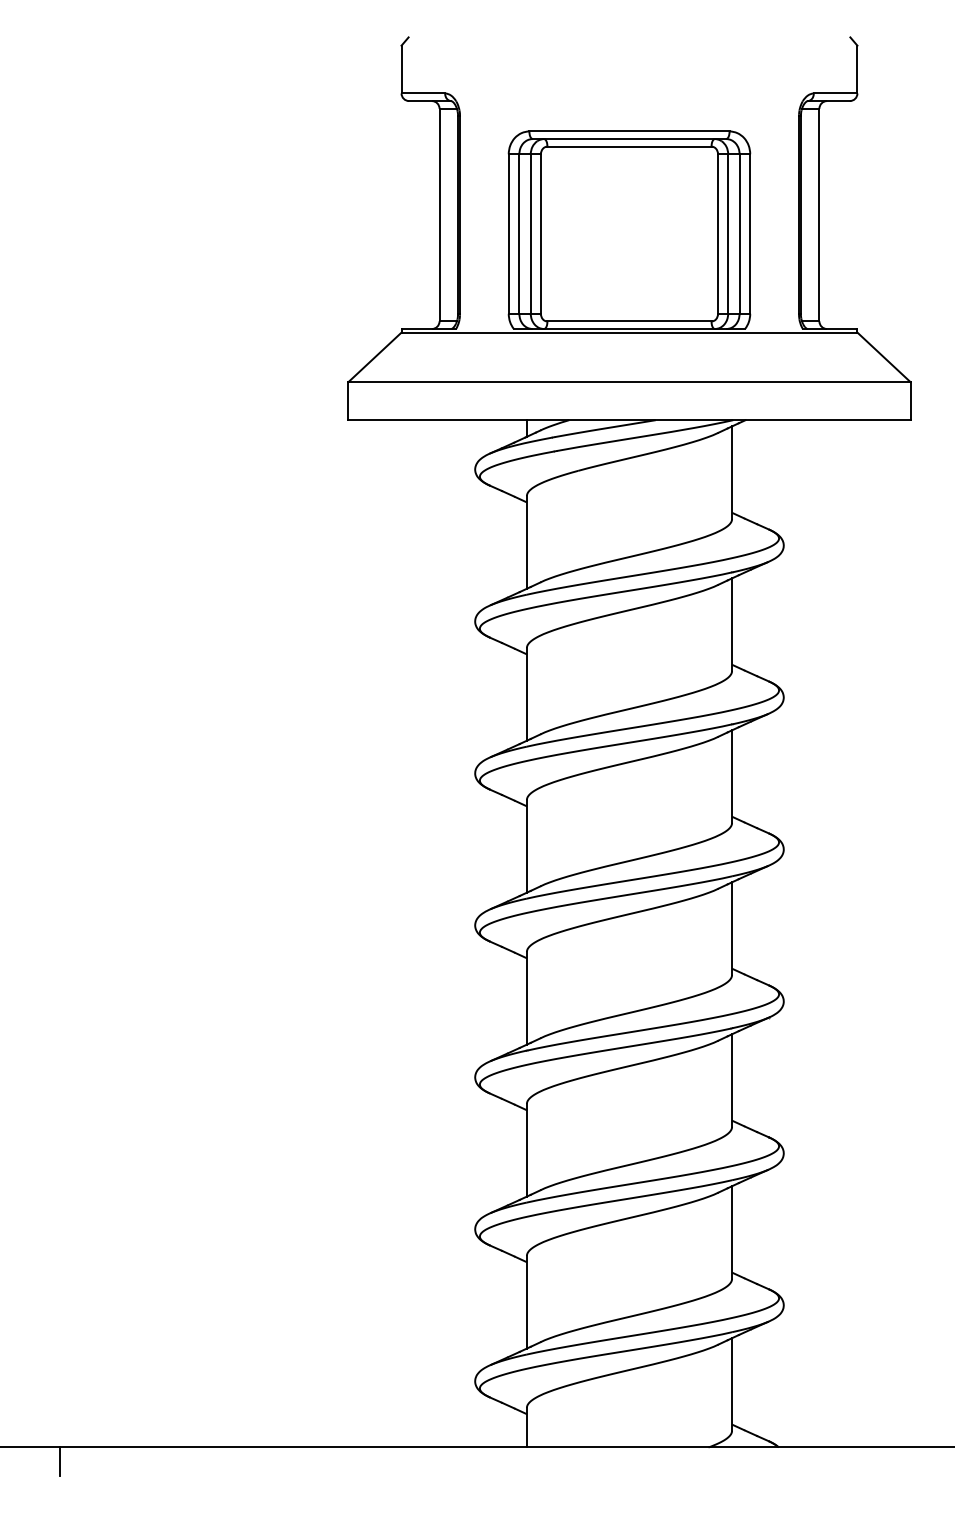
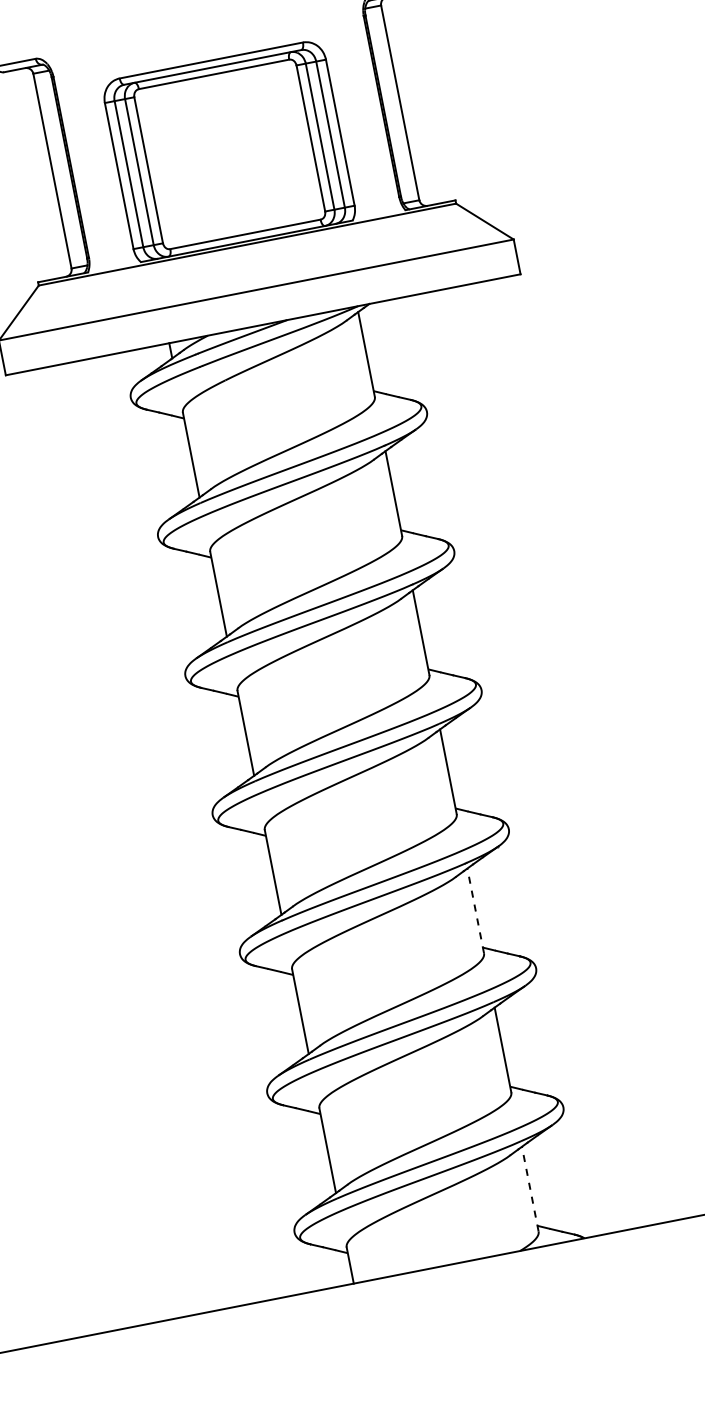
line: (732, 1080) -> (476, 910), solid -> dashed
line: (732, 1383) -> (530, 1188), solid -> dashed

